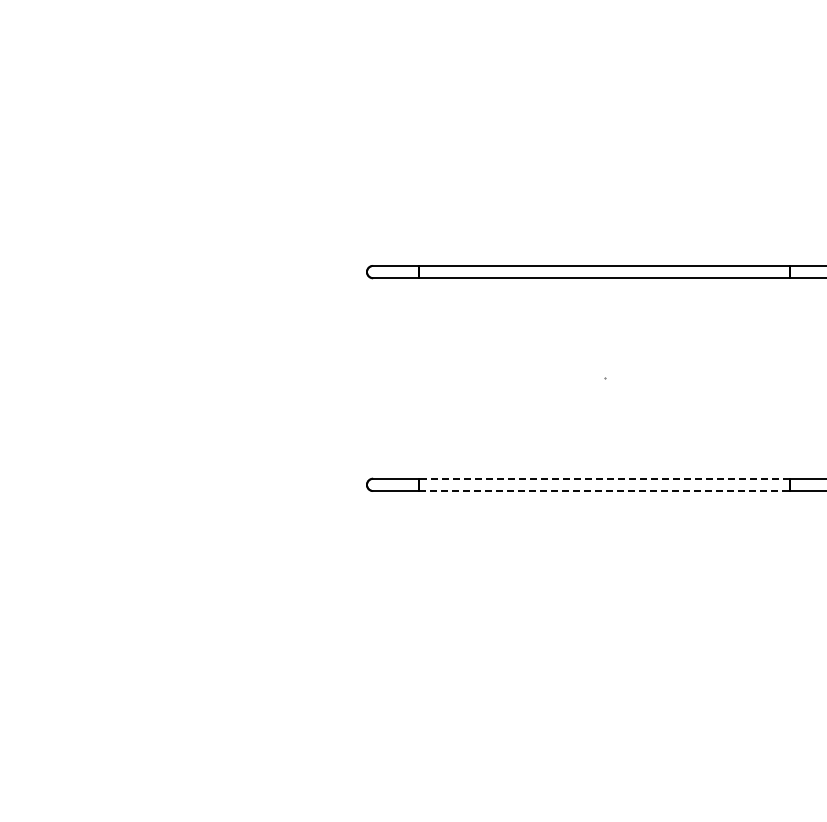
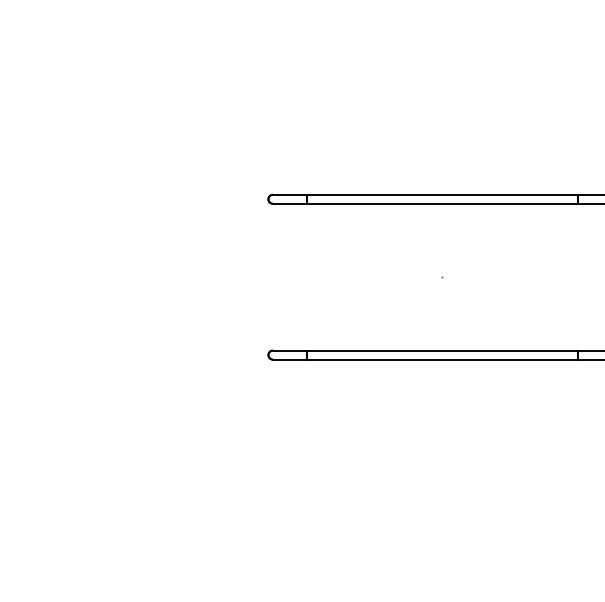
line: (604, 478) -> (442, 350), dashed -> solid
line: (605, 491) -> (443, 359), dashed -> solid

